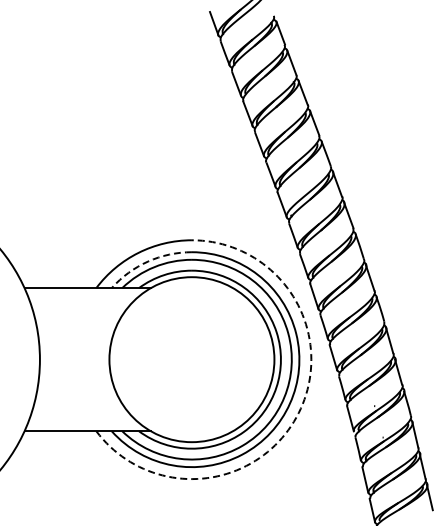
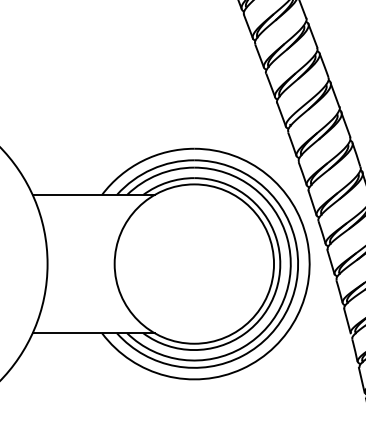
arc: (148, 261) -> (152, 169), dashed -> solid
arc: (298, 413) -> (297, 316), dashed -> solid

